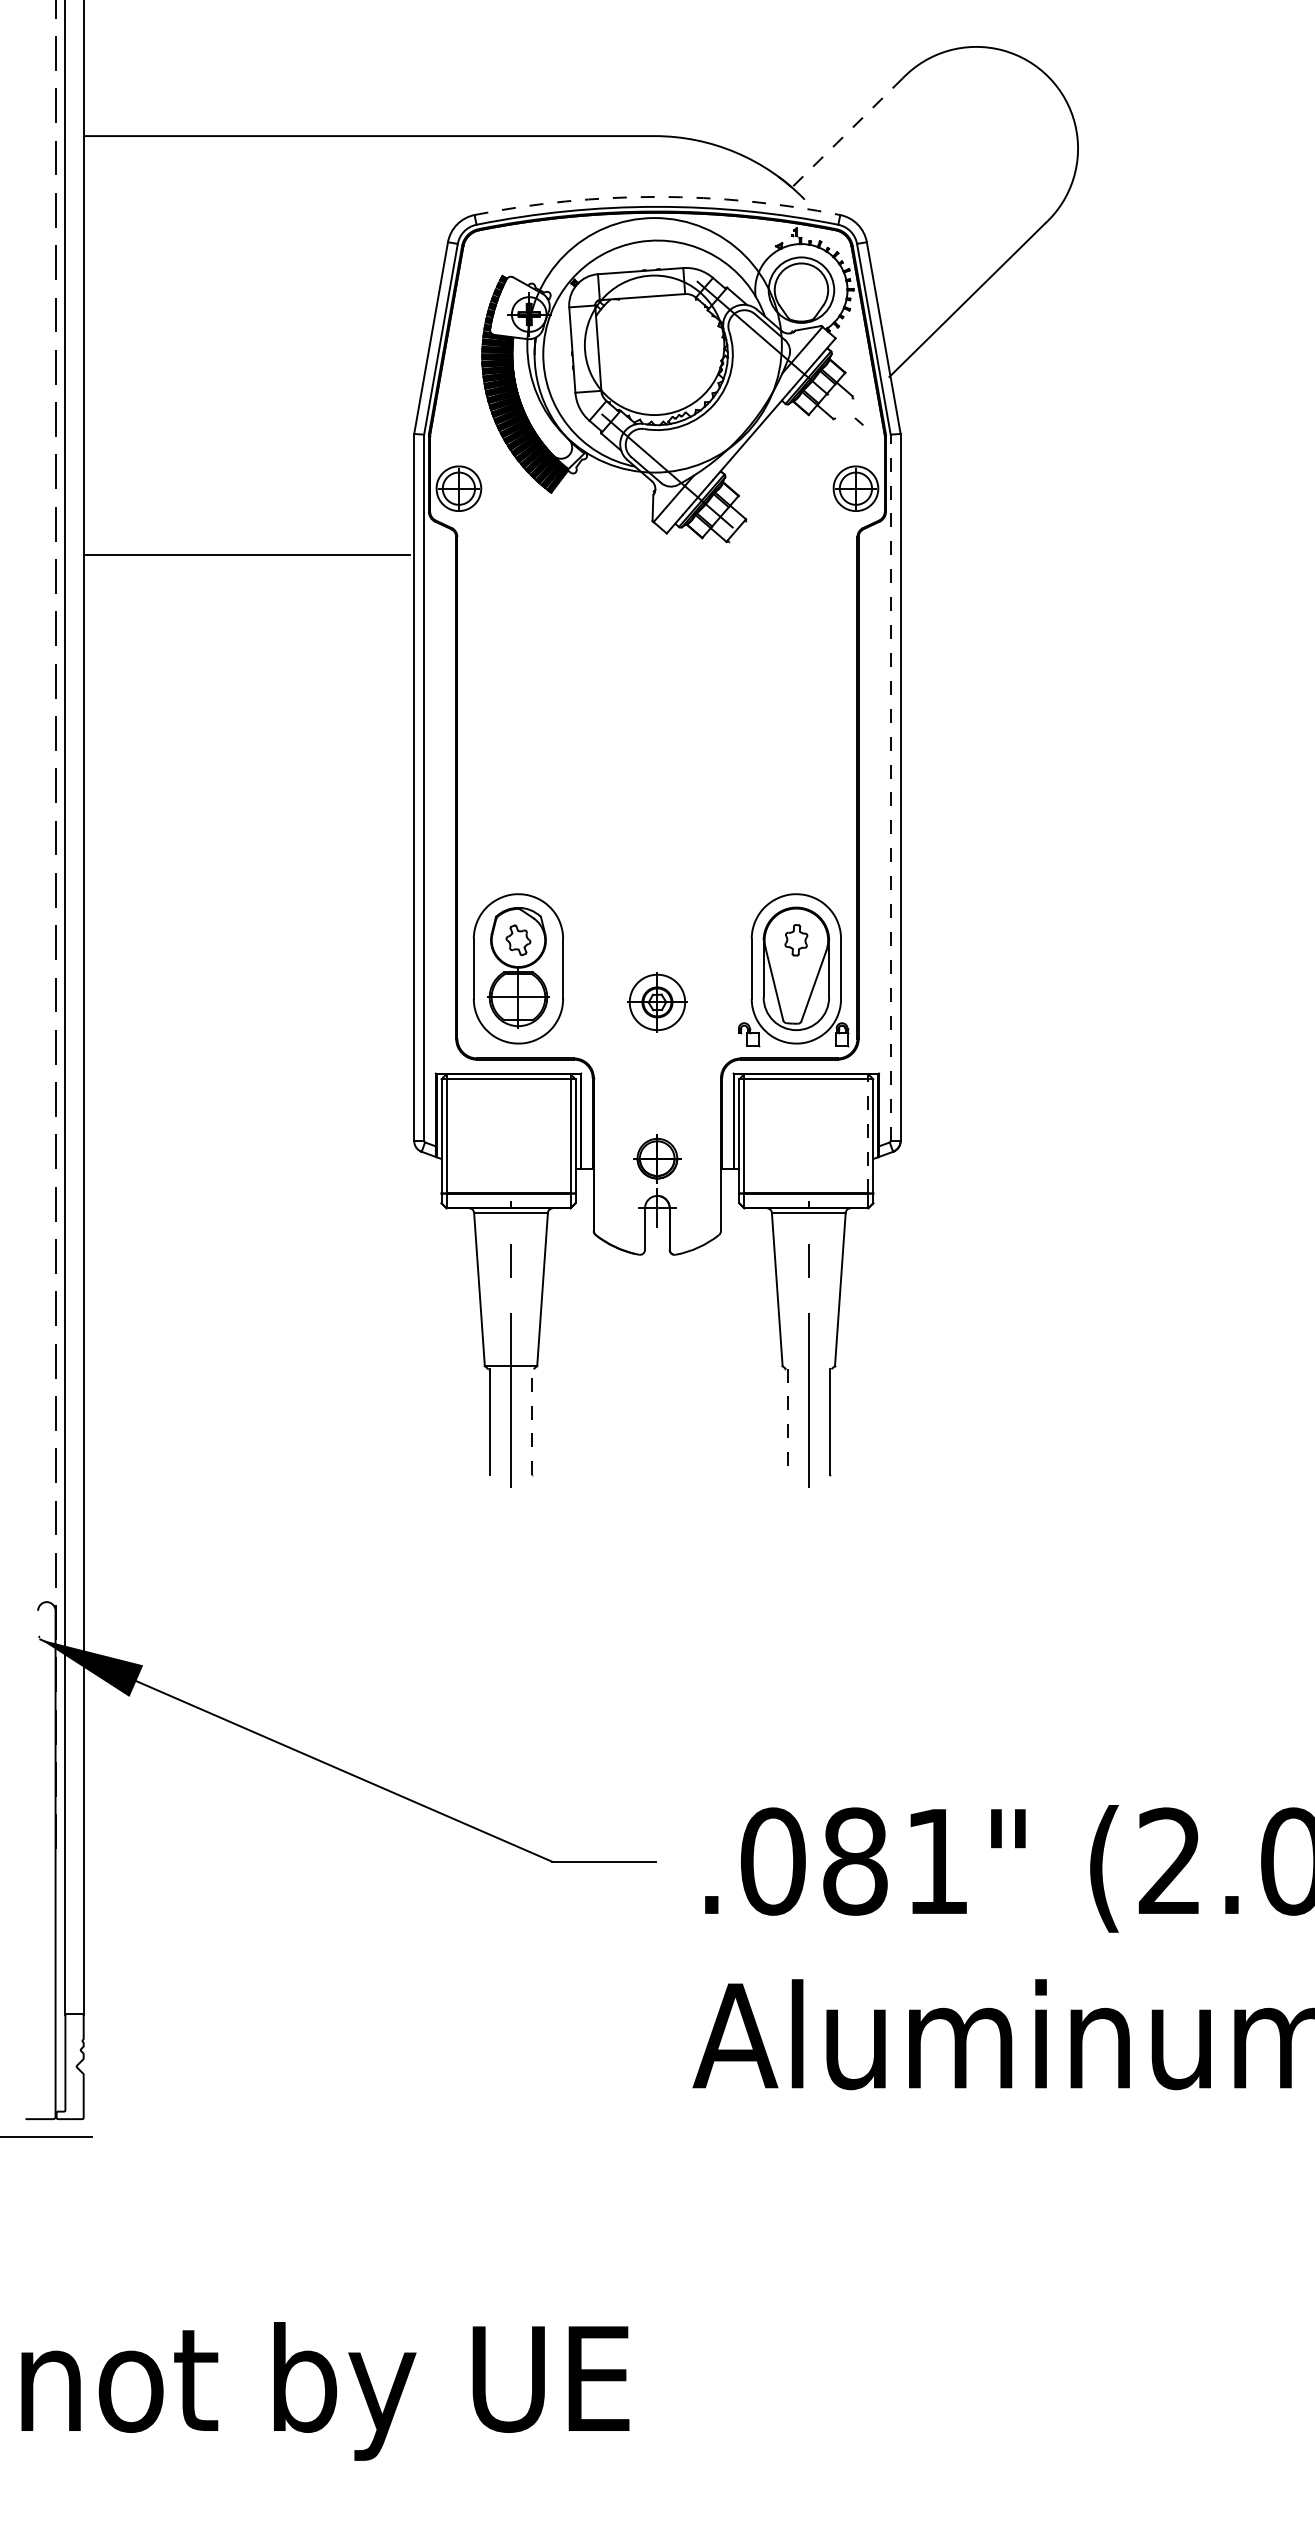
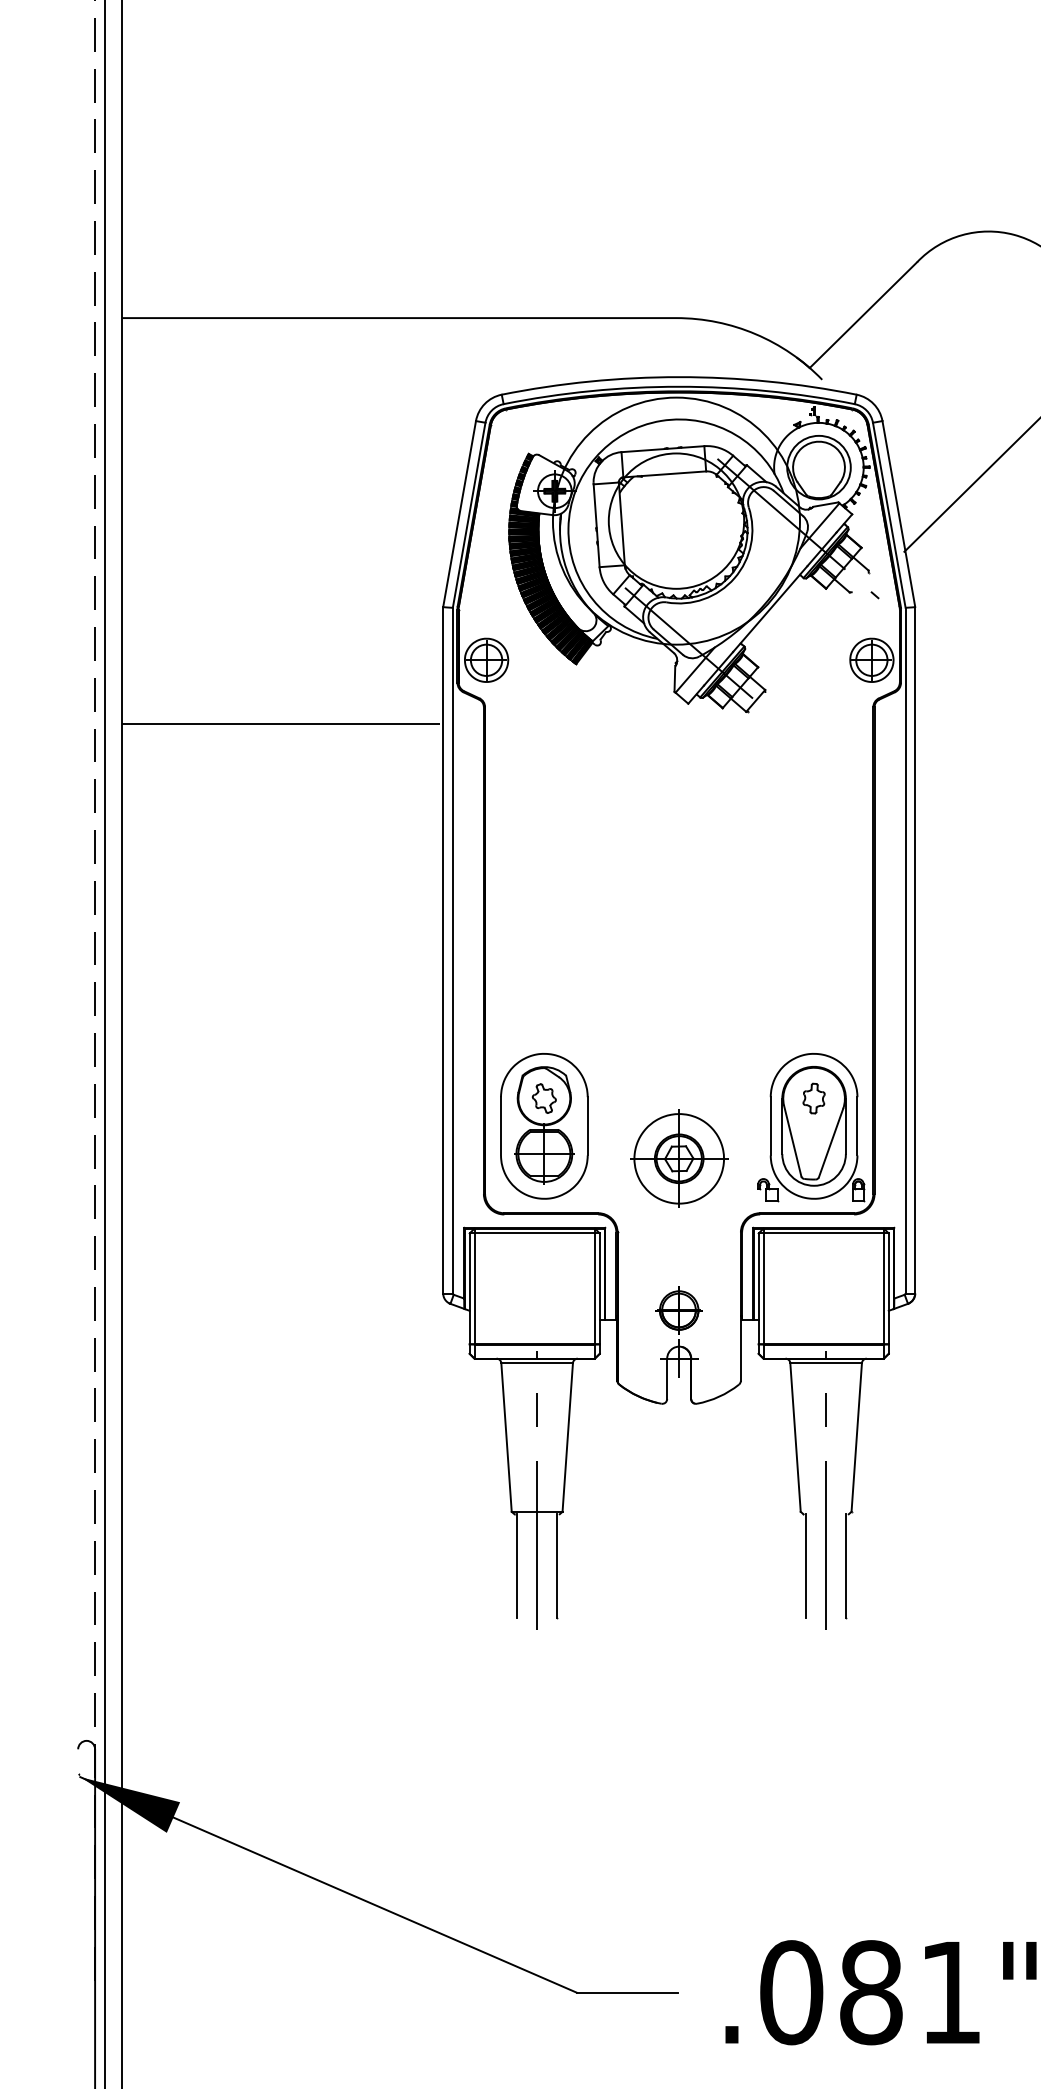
line: (847, 133) -> (863, 315), dashed -> solid
arc: (657, 196) -> (679, 376), dashed -> solid
line: (890, 787) -> (905, 950), dashed -> solid
part: (657, 1002) -> (679, 1158), size x1.67
line: (868, 1135) -> (884, 1288), dashed -> solid
line: (531, 1421) -> (557, 1565), dashed -> solid
line: (787, 1422) -> (805, 1566), dashed -> solid

